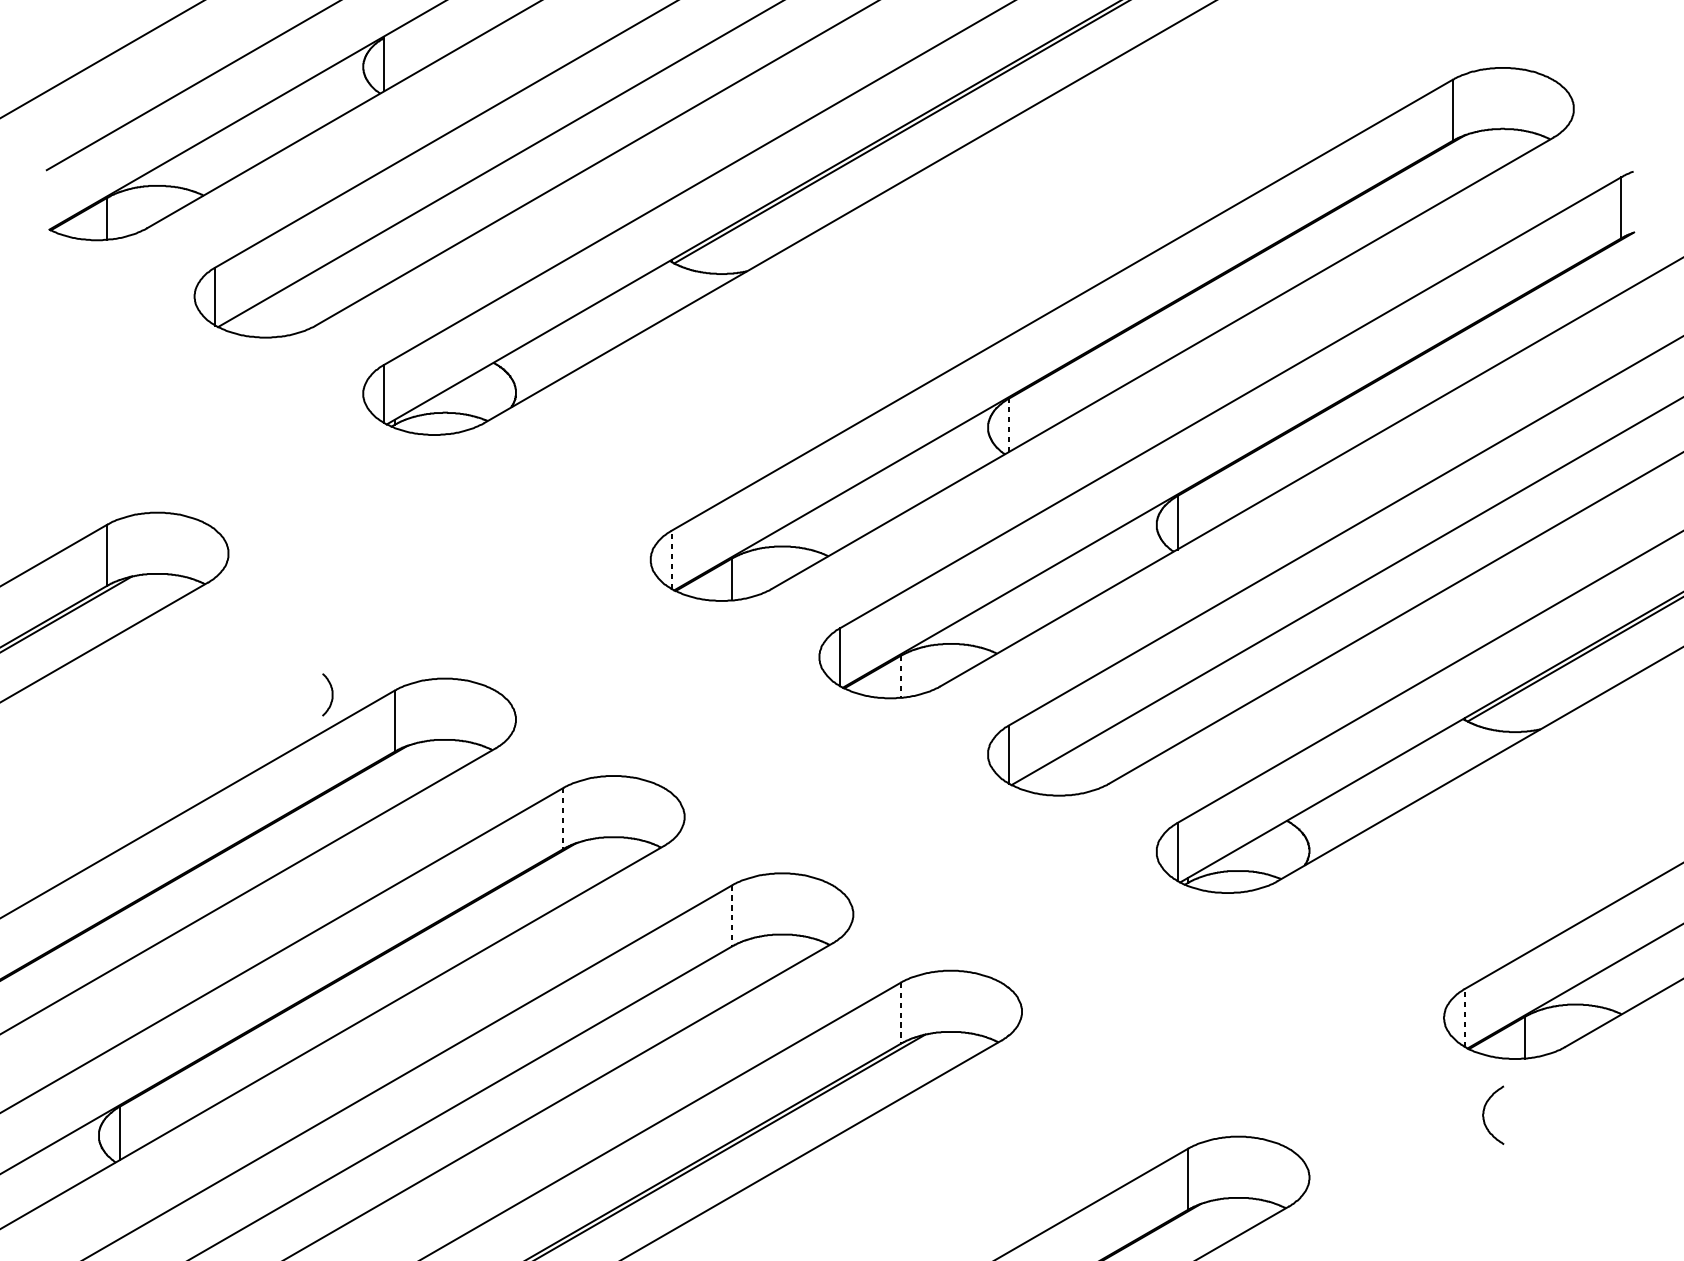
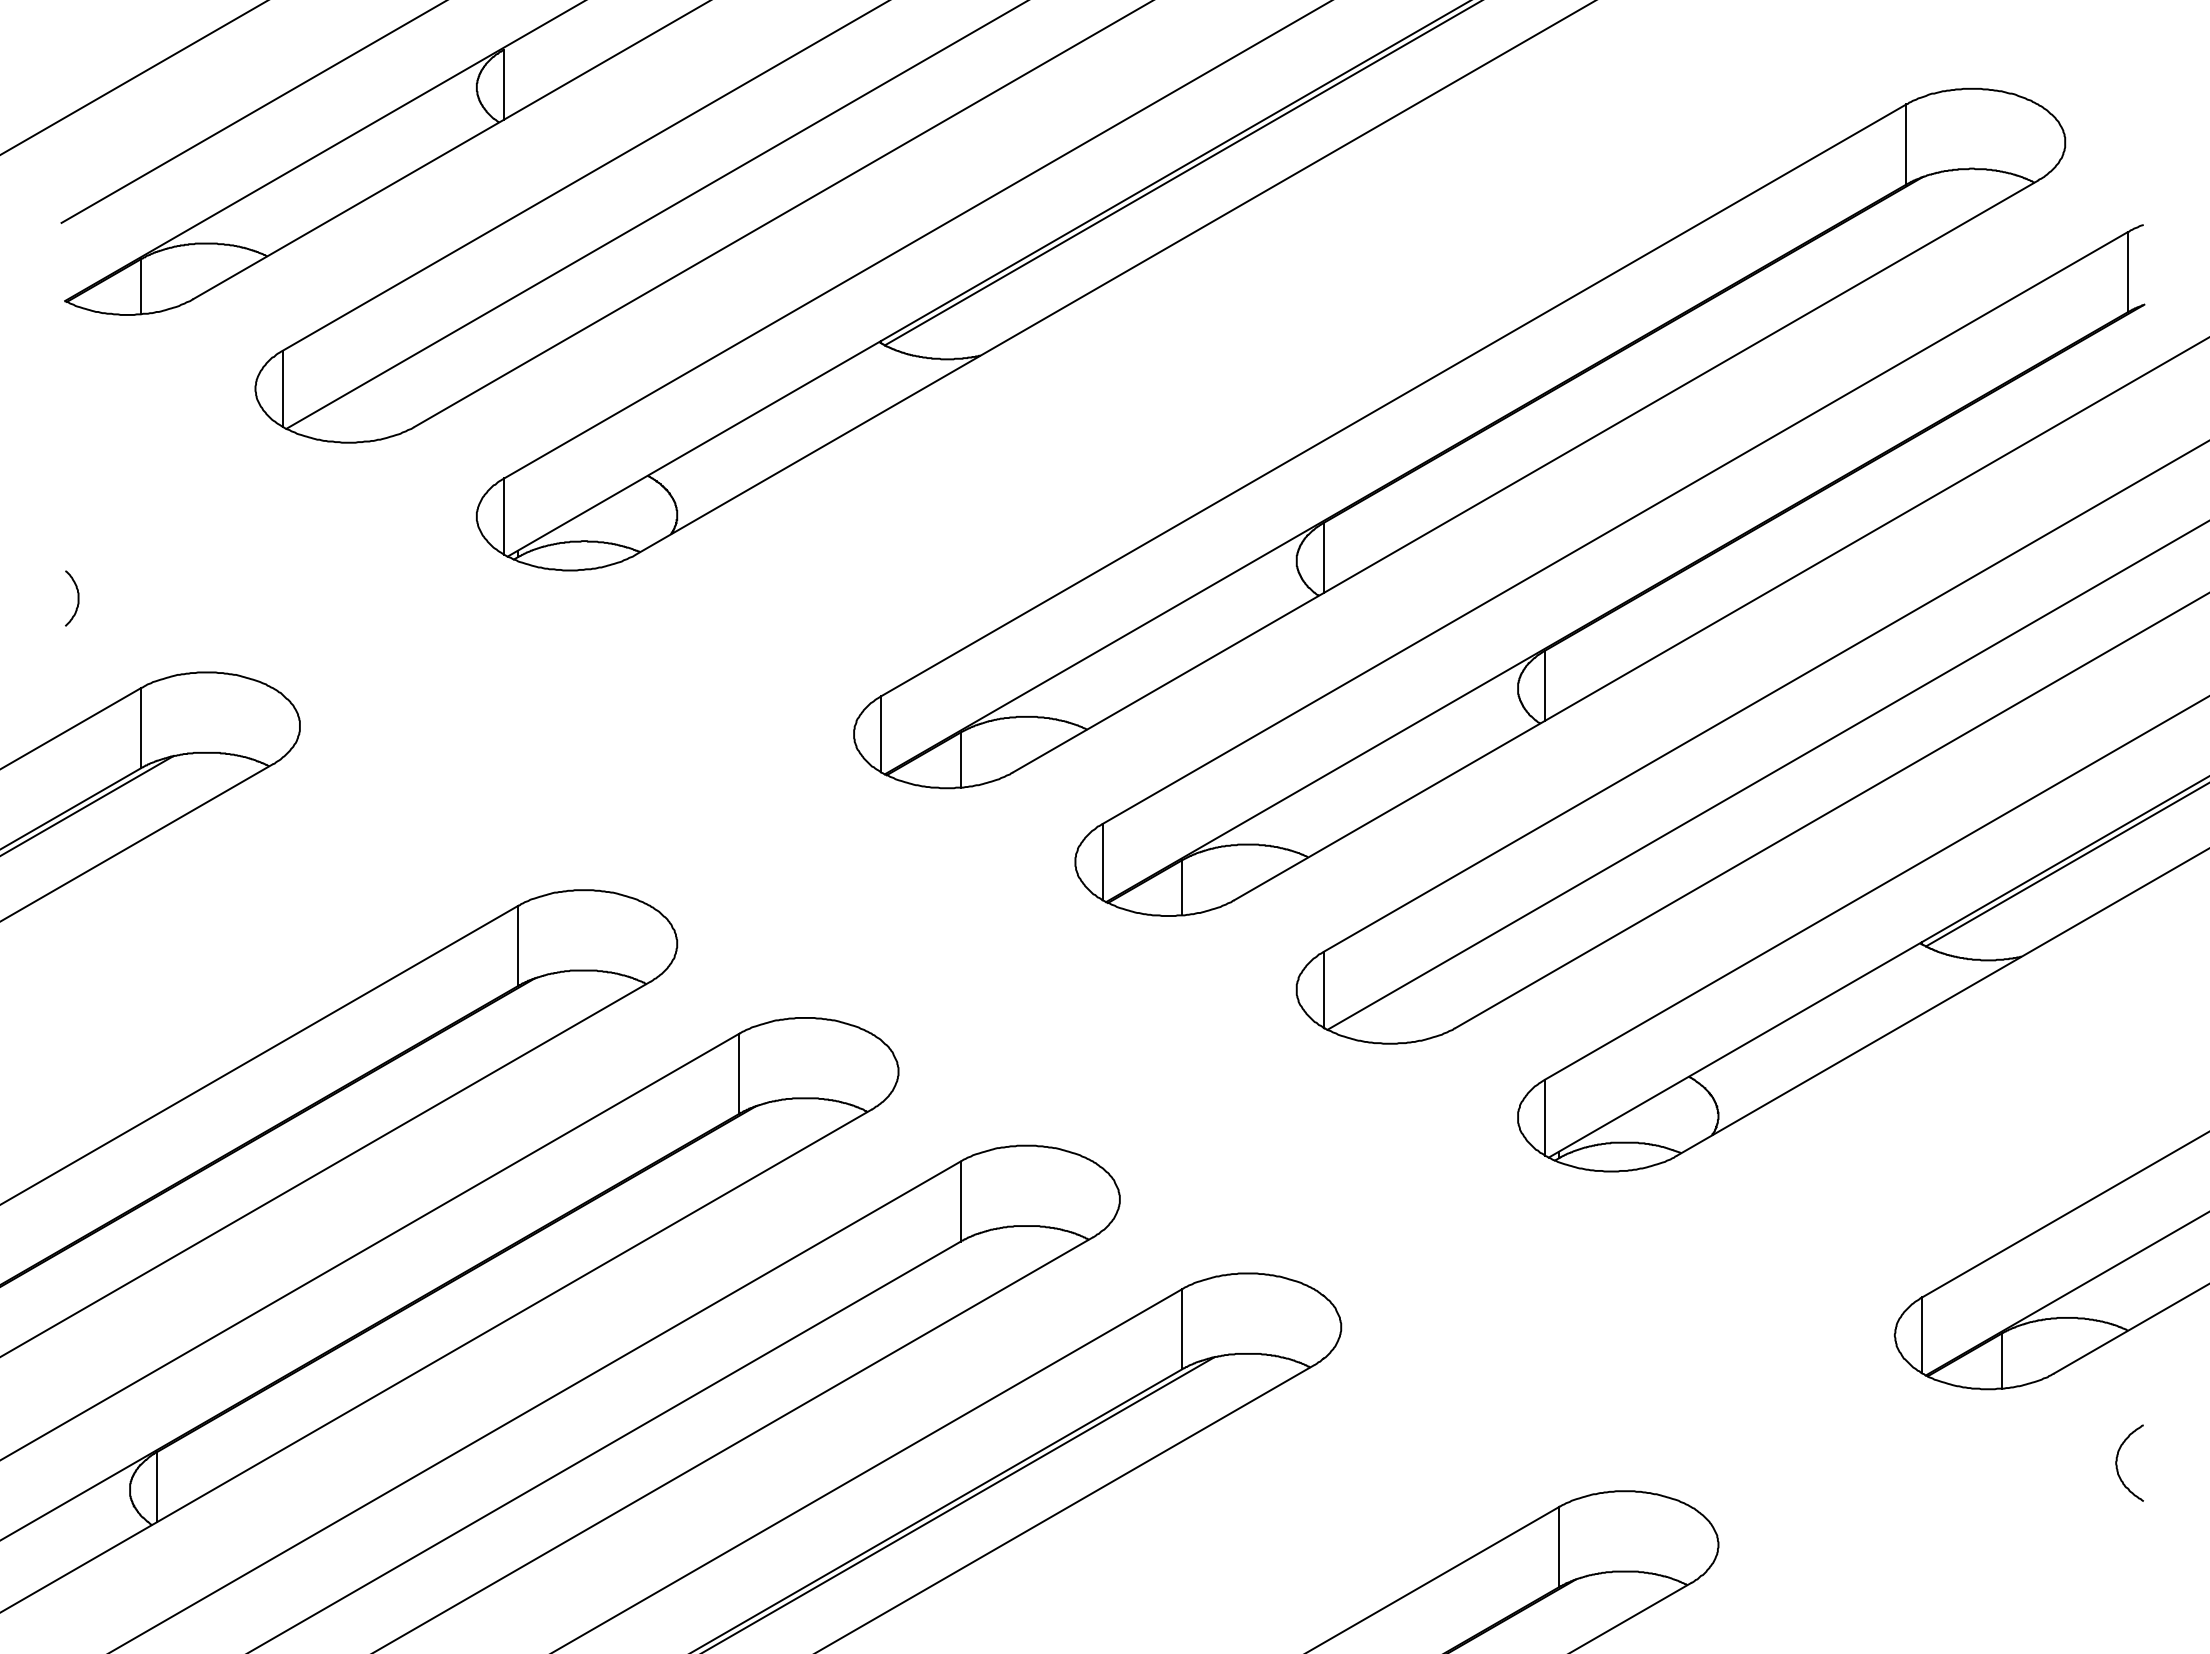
line: (1008, 425) -> (1323, 557), dashed -> solid
line: (671, 559) -> (881, 733), dashed -> solid
line: (901, 676) -> (1182, 887), dashed -> solid
curve: (331, 694) -> (77, 598), moved
line: (563, 819) -> (739, 1074), dashed -> solid
line: (731, 916) -> (960, 1202), dashed -> solid
line: (901, 1013) -> (1182, 1329), dashed -> solid
line: (1465, 1017) -> (1922, 1334), dashed -> solid
curve: (1484, 1114) -> (2117, 1462), moved

